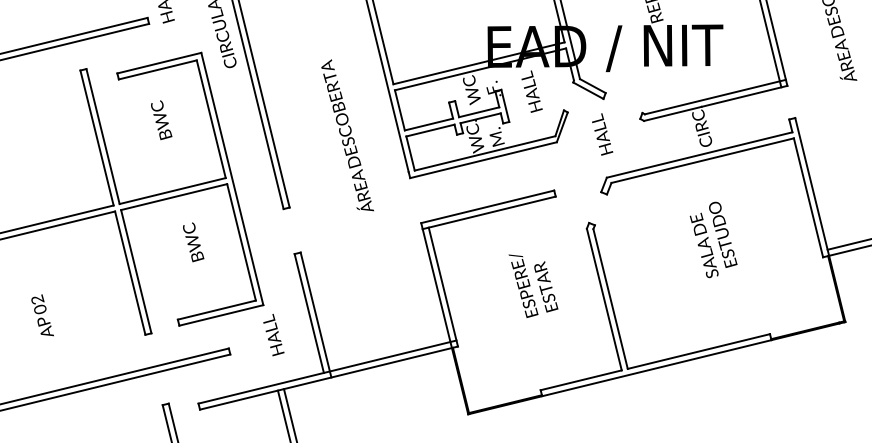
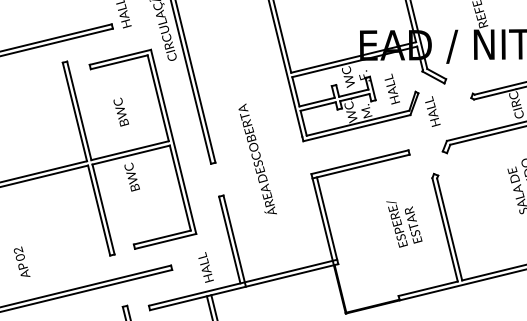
text: (531, 91) -> (391, 88), moved
text: (161, 120) -> (121, 112), moved
text: (602, 134) -> (432, 111), moved
text: (347, 135) -> (257, 159), moved
text: (193, 242) -> (132, 177), moved
text: (533, 285) -> (404, 223), moved
text: (42, 315) -> (21, 261), moved
text: (273, 335) -> (205, 267), moved

